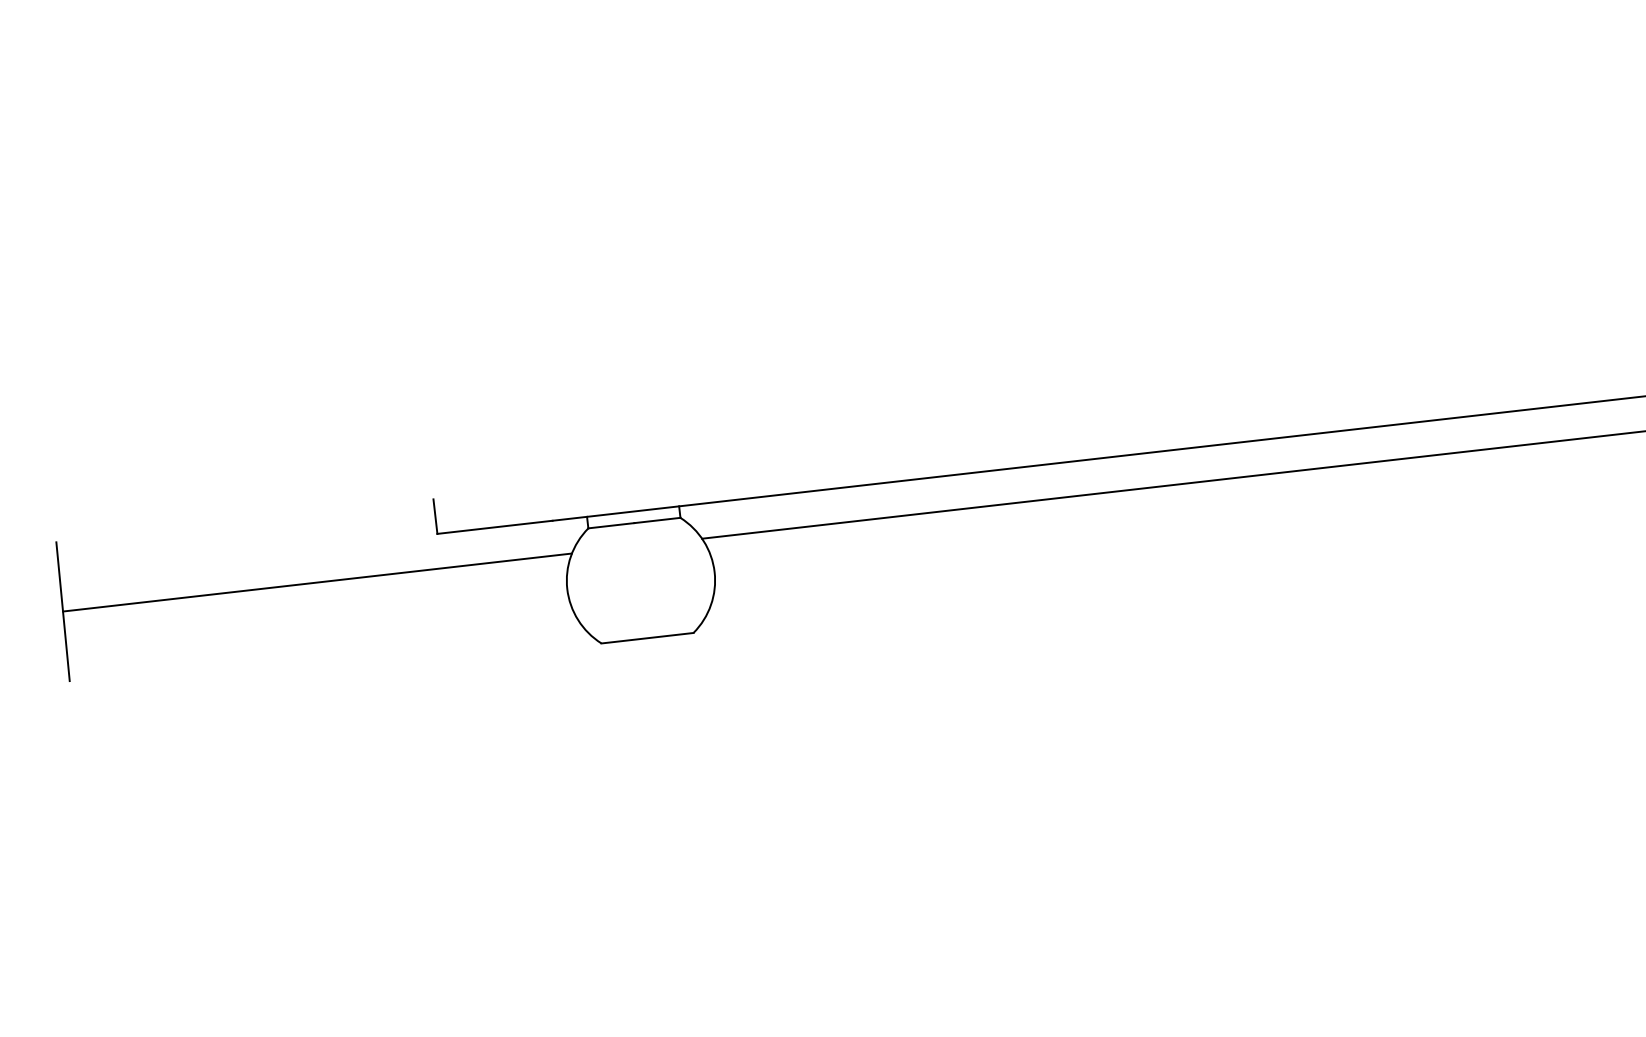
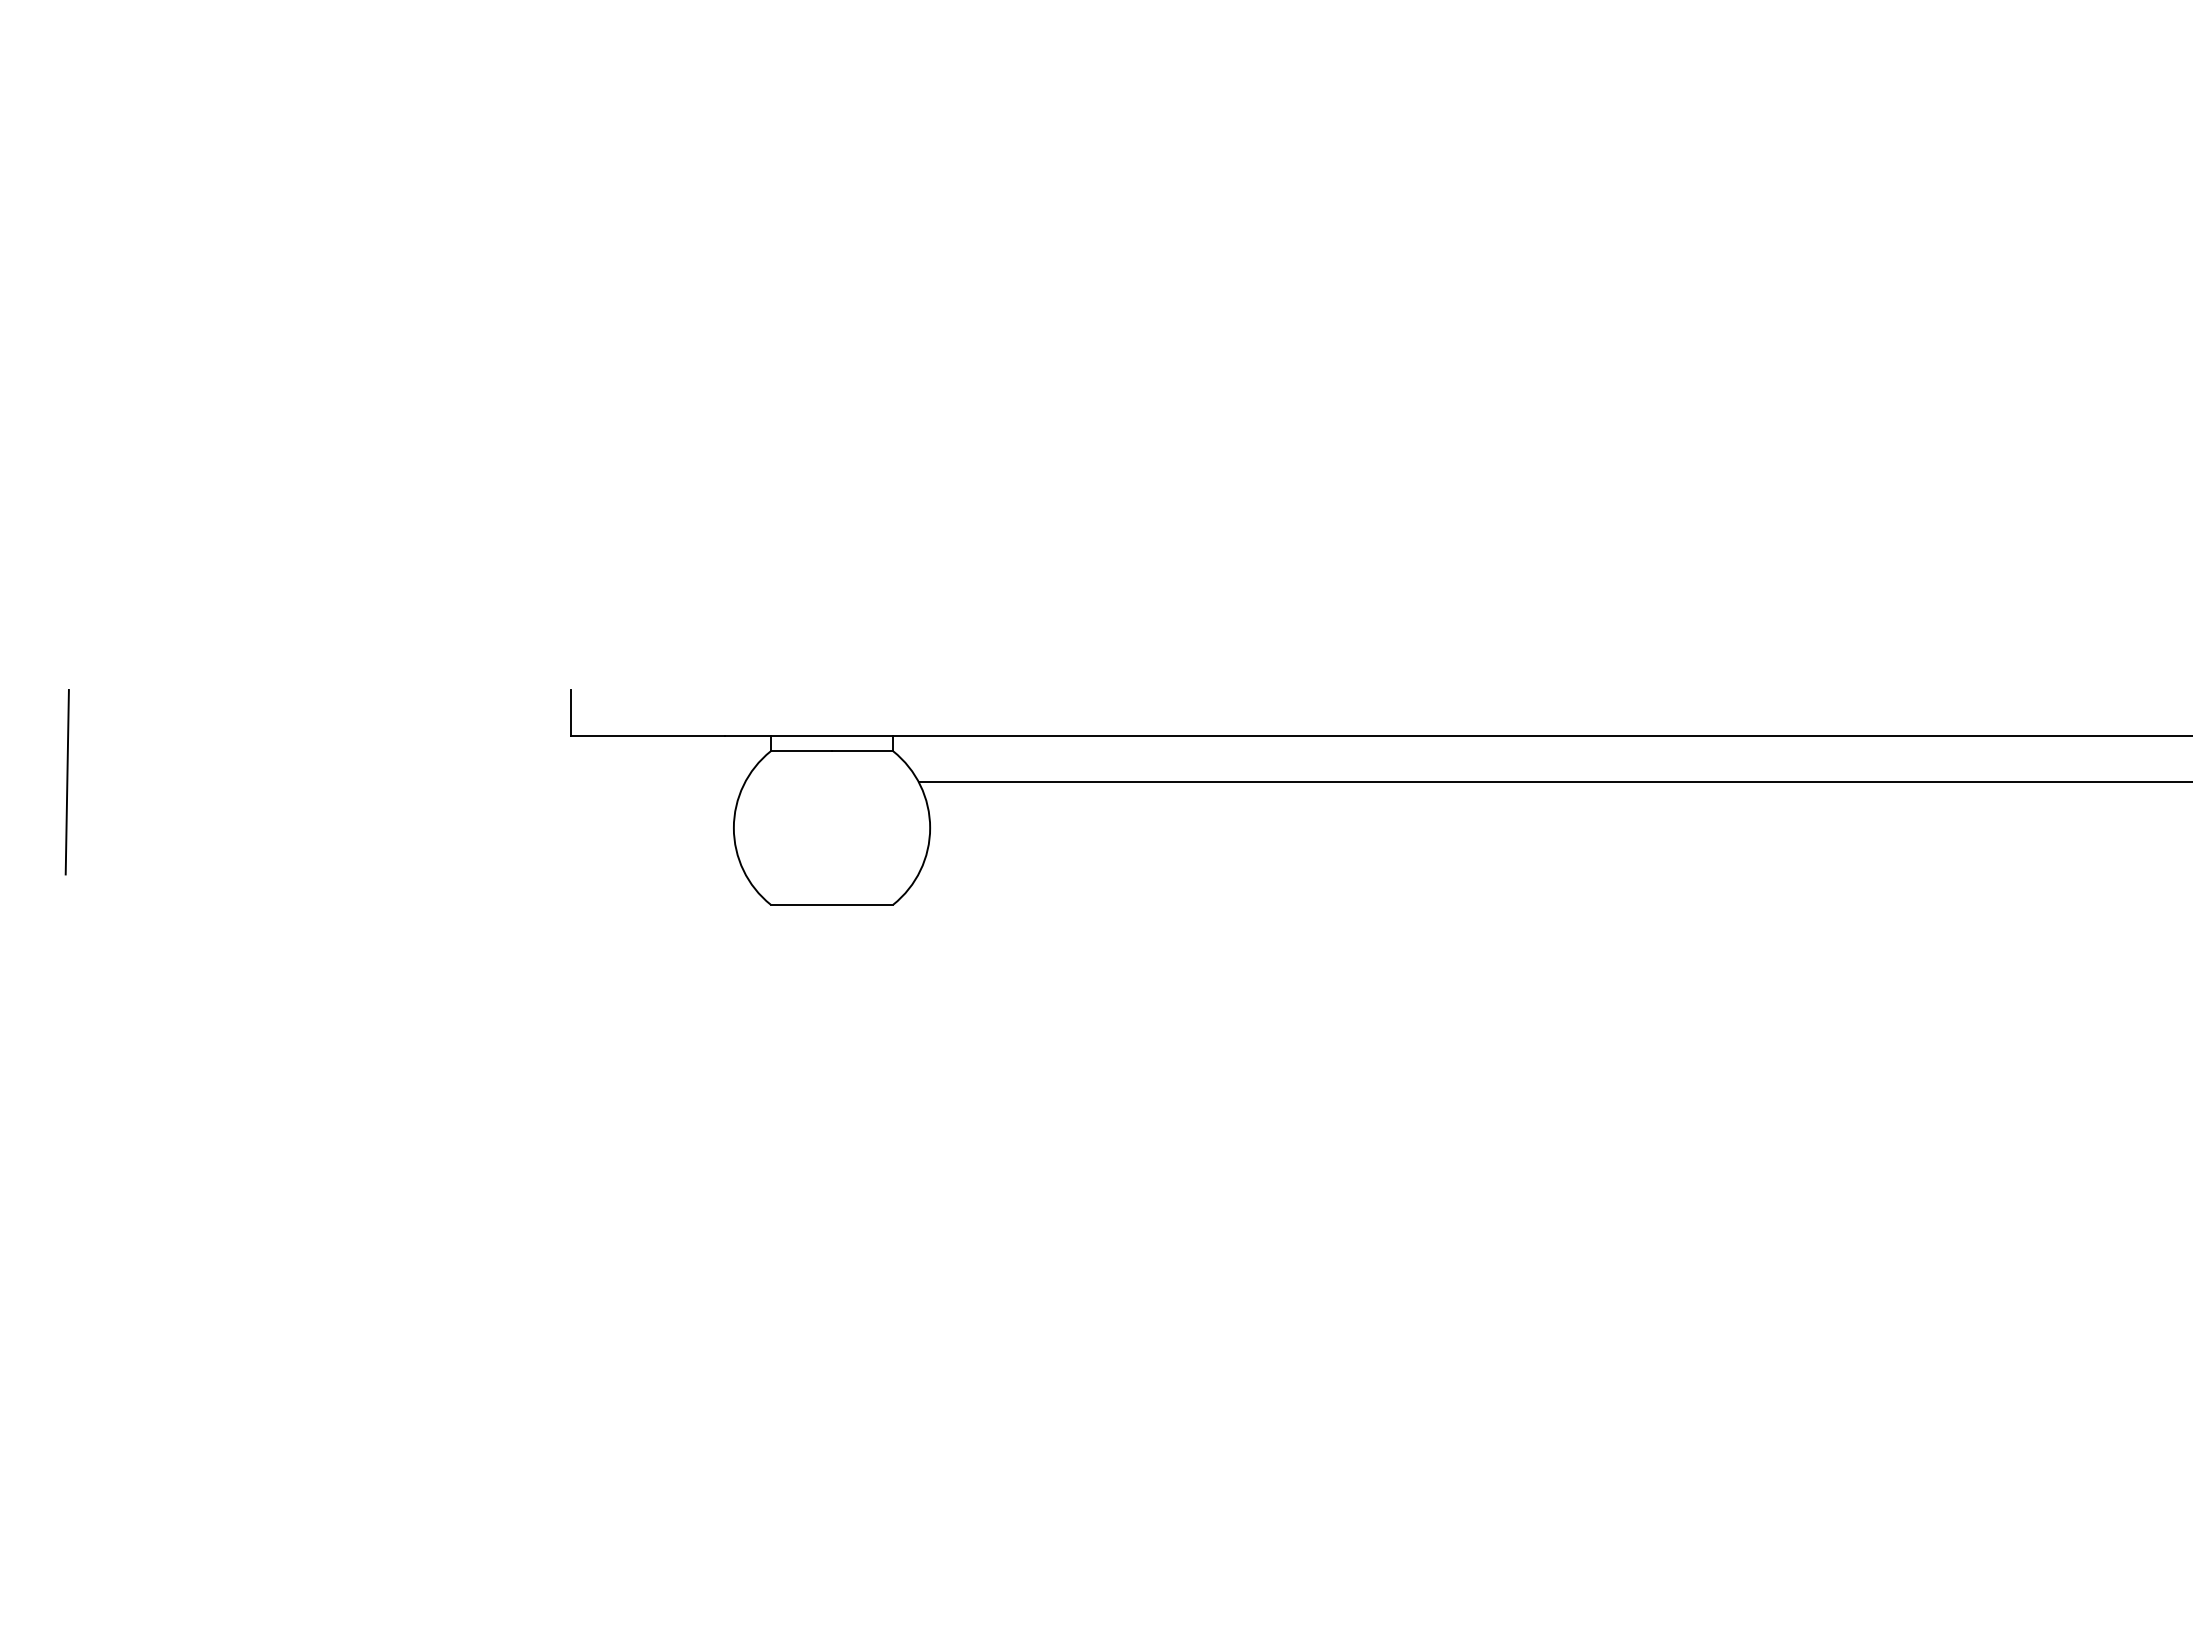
line: (317, 582) -> (406, 782), removed

